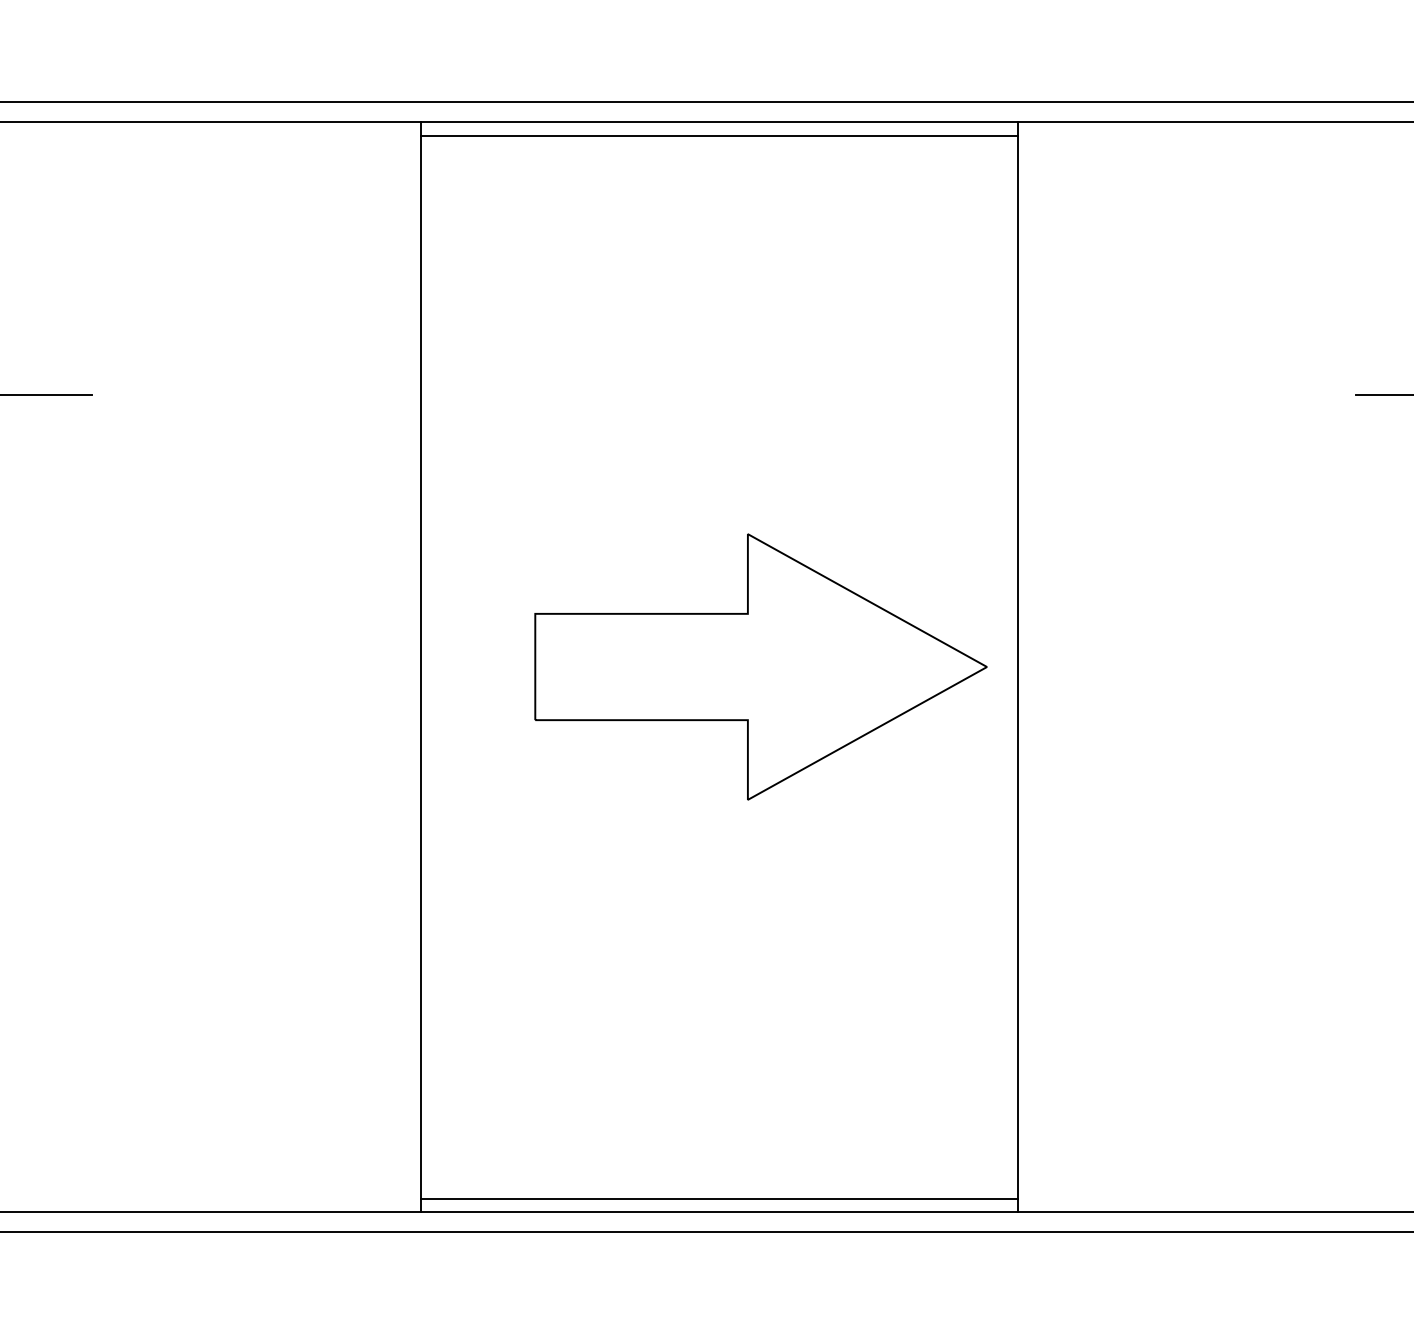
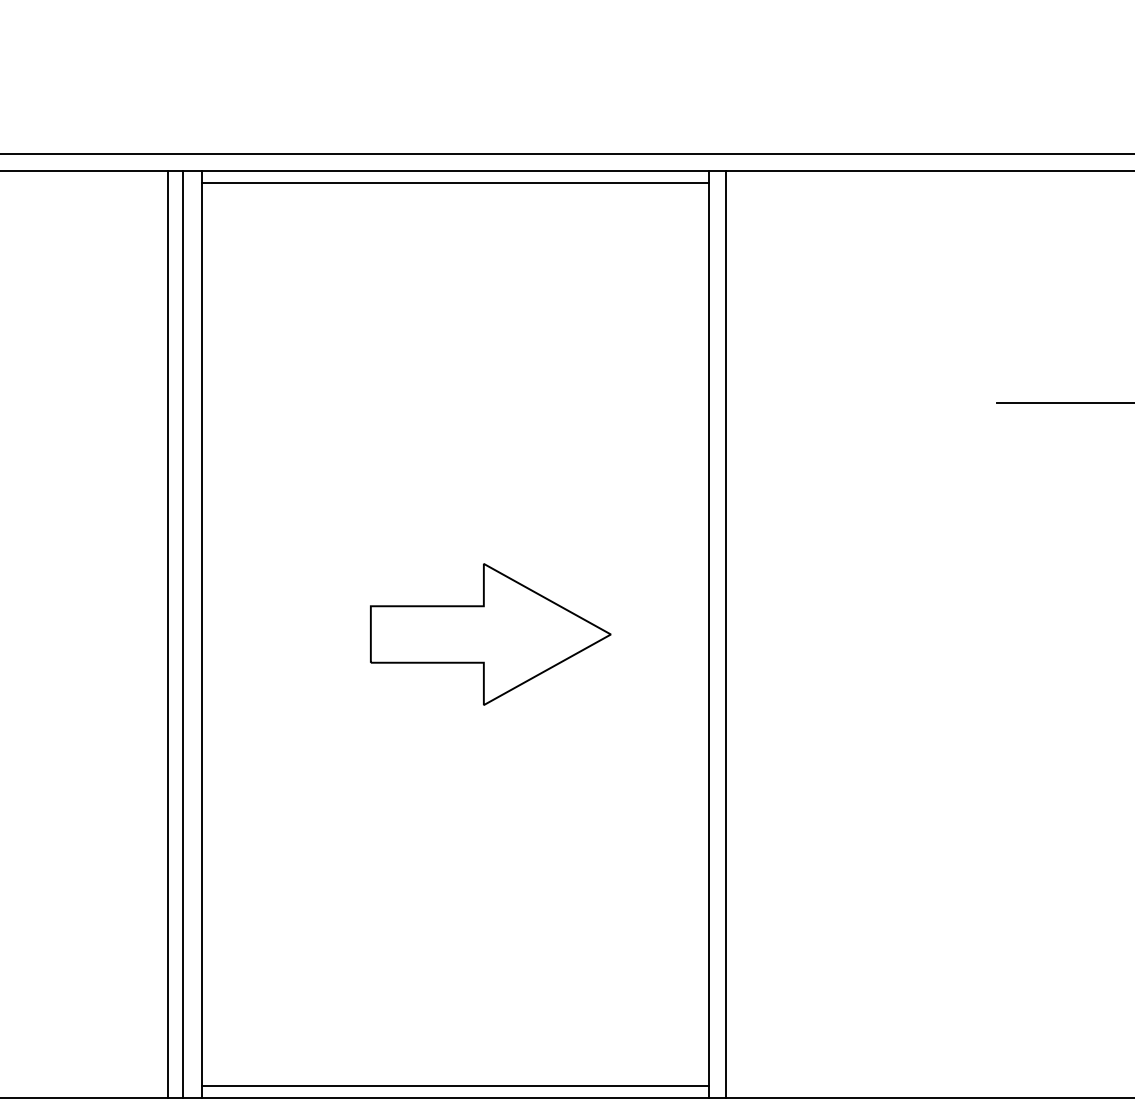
line: (381, 666) -> (168, 634), added
line: (399, 666) -> (183, 634), added
part: (760, 666) -> (490, 634), size x0.62
line: (1037, 666) -> (726, 634), added

